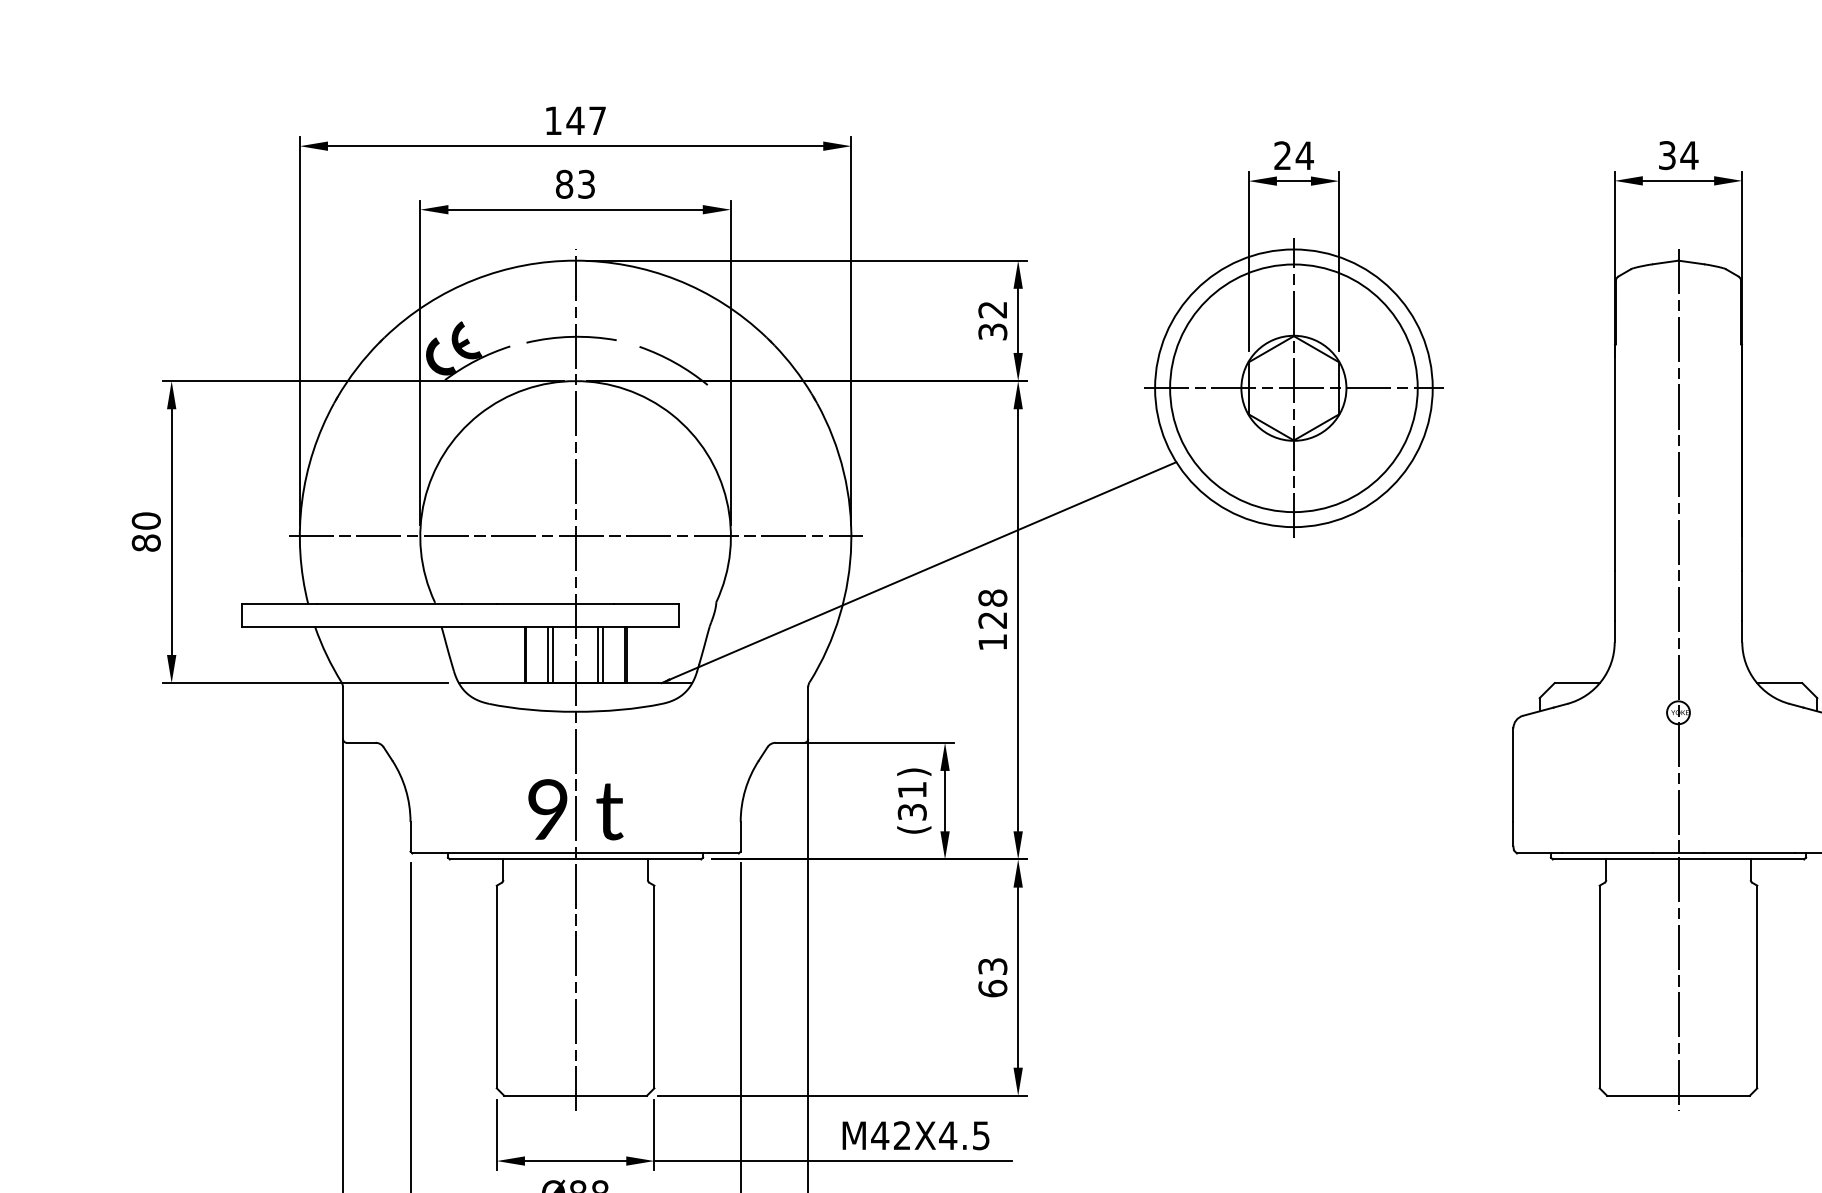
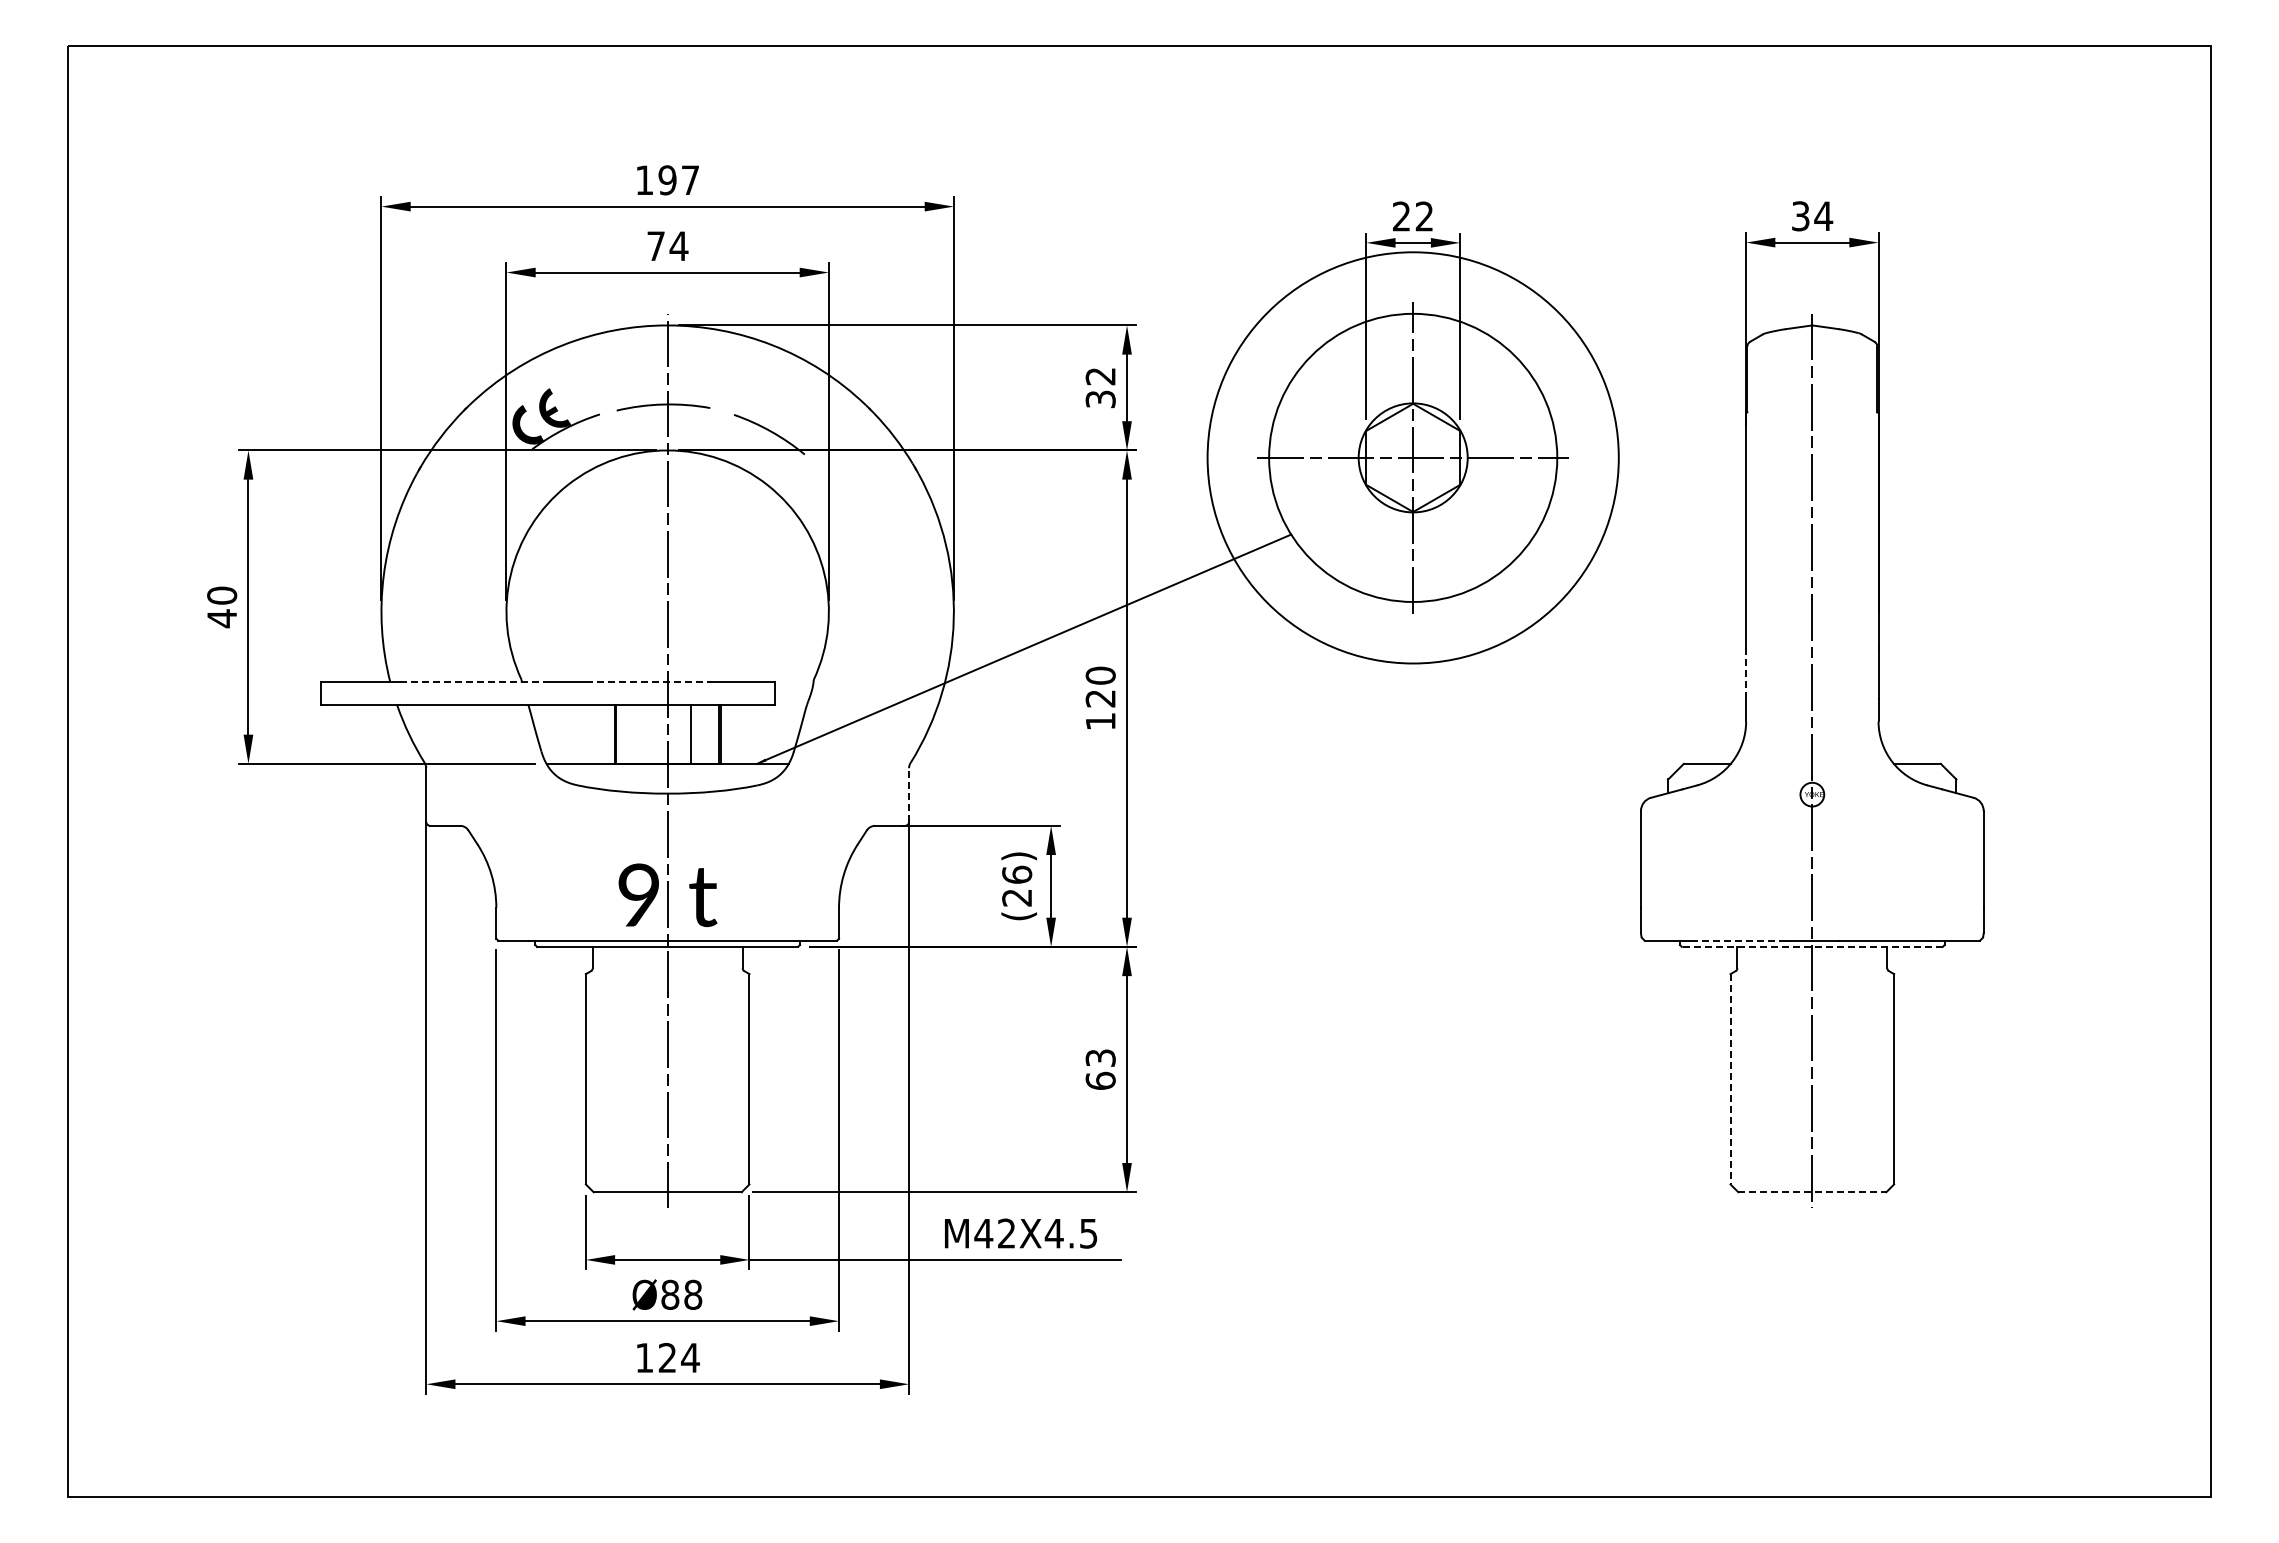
text: (575, 121) -> (667, 180), 147 -> 197
text: (1304, 155) -> (1424, 216), 24 -> 22
text: (575, 184) -> (667, 246), 83 -> 74
circle: (1293, 387) -> (1412, 457), size x1.6
line: (575, 536) -> (667, 611), removed
text: (146, 543) -> (222, 618), 80 -> 40
line: (1615, 596) -> (1746, 673), solid -> dashed
text: (992, 597) -> (1100, 675), 128 -> 120
line: (388, 604) -> (473, 682), solid -> dashed
line: (556, 604) -> (647, 682), solid -> dashed
line: (548, 654) -> (639, 734), removed
line: (553, 654) -> (644, 734), removed
line: (603, 654) -> (696, 734), removed
line: (808, 713) -> (909, 795), solid -> dashed
text: (912, 800) -> (1017, 885), (31) -> (26)
line: (1607, 853) -> (1738, 940), solid -> dashed
line: (1677, 859) -> (1811, 946), solid -> dashed
line: (1599, 987) -> (1730, 1079), solid -> dashed
line: (1678, 1096) -> (1812, 1192), solid -> dashed

